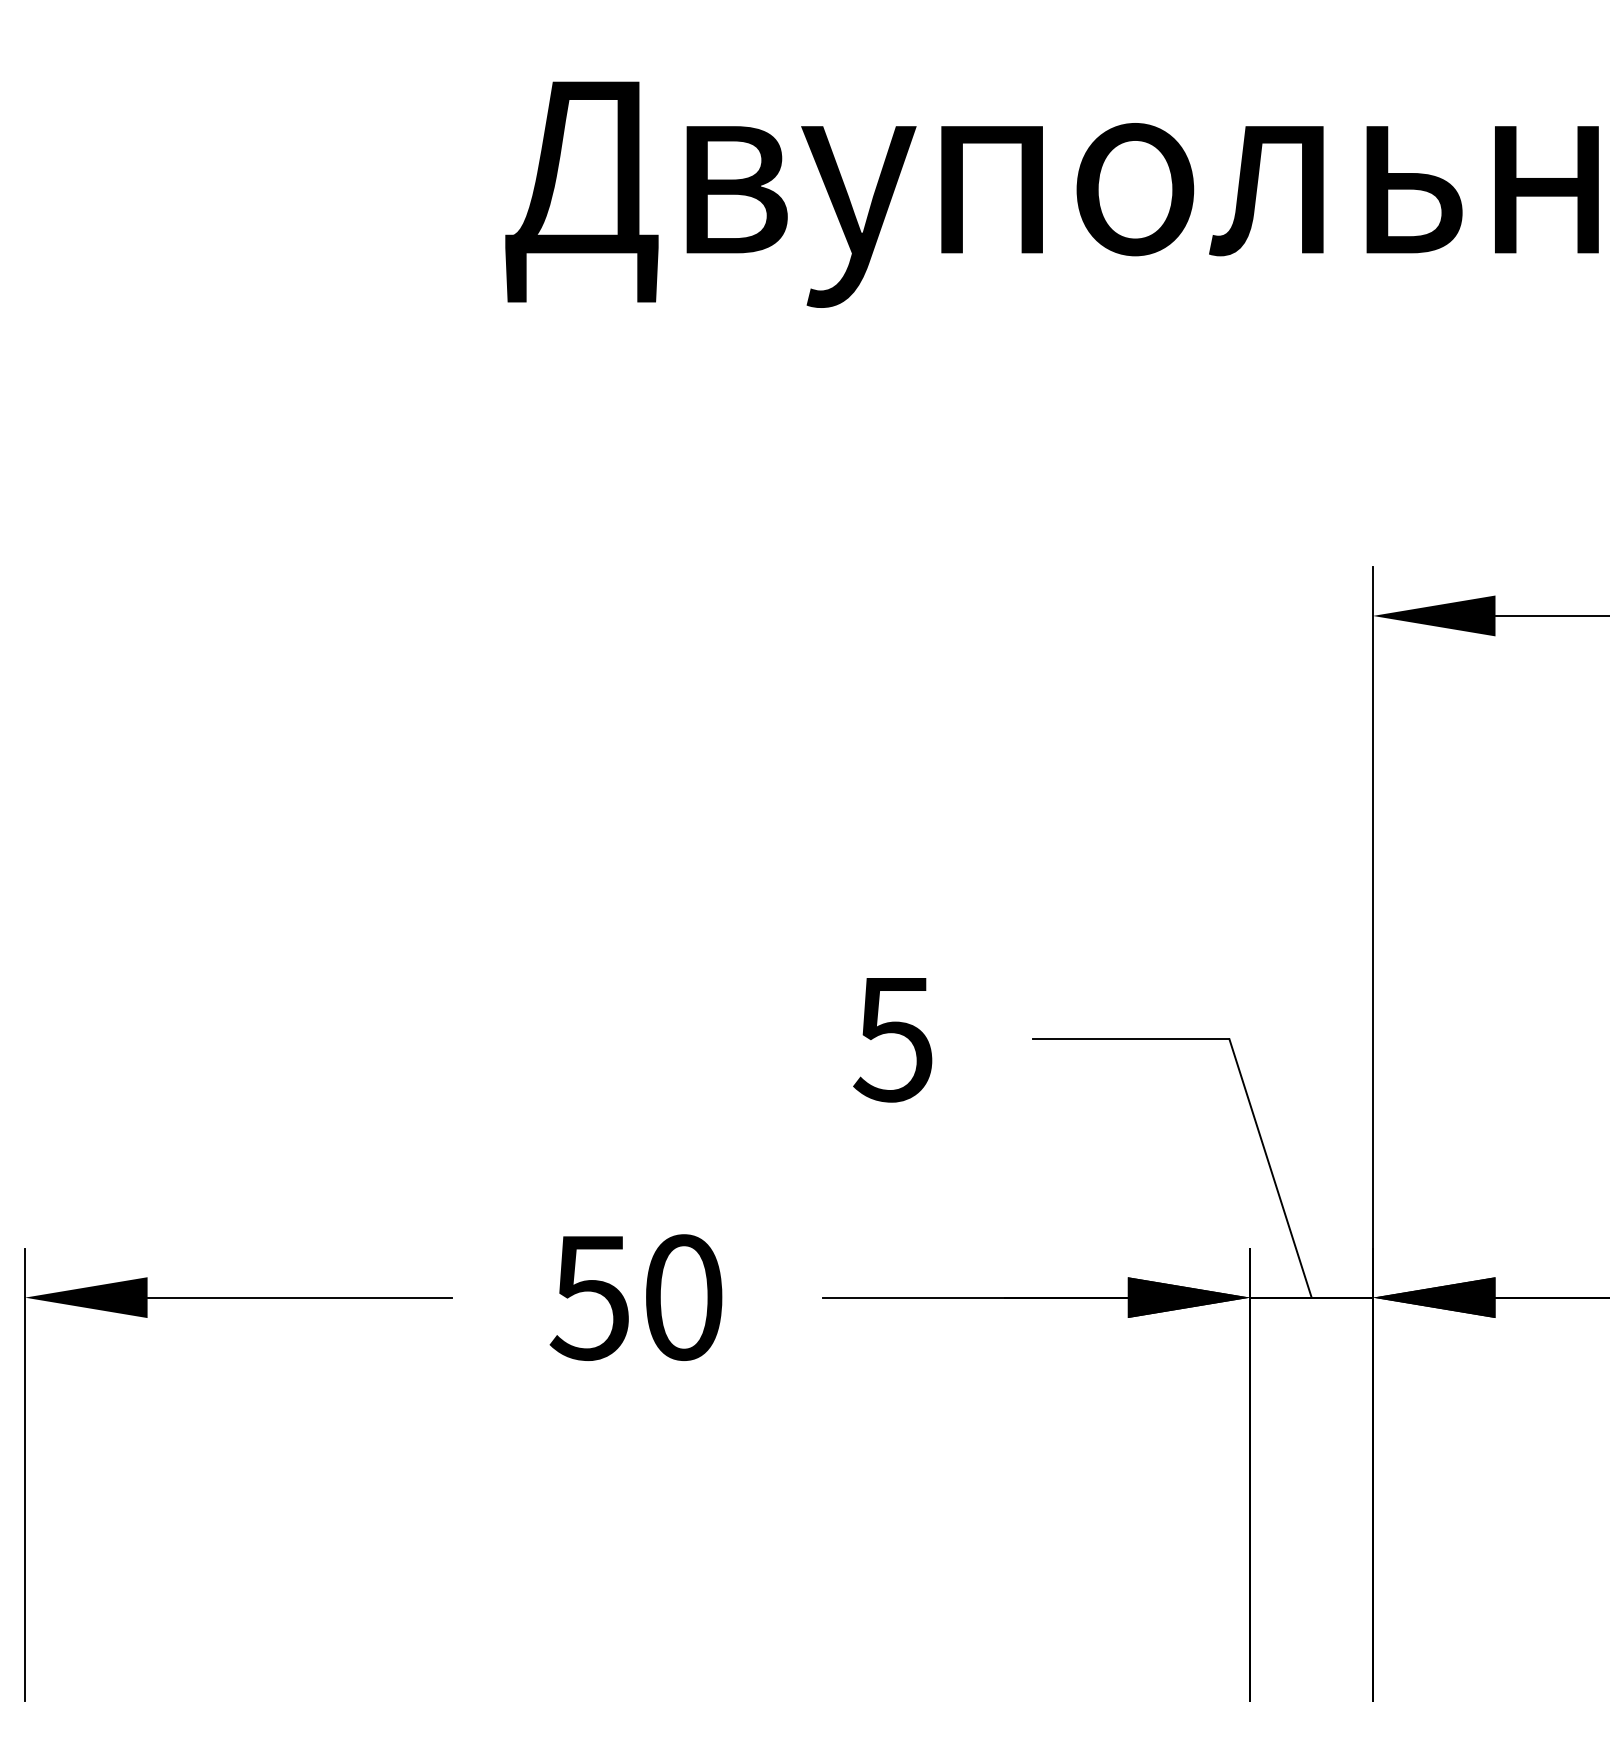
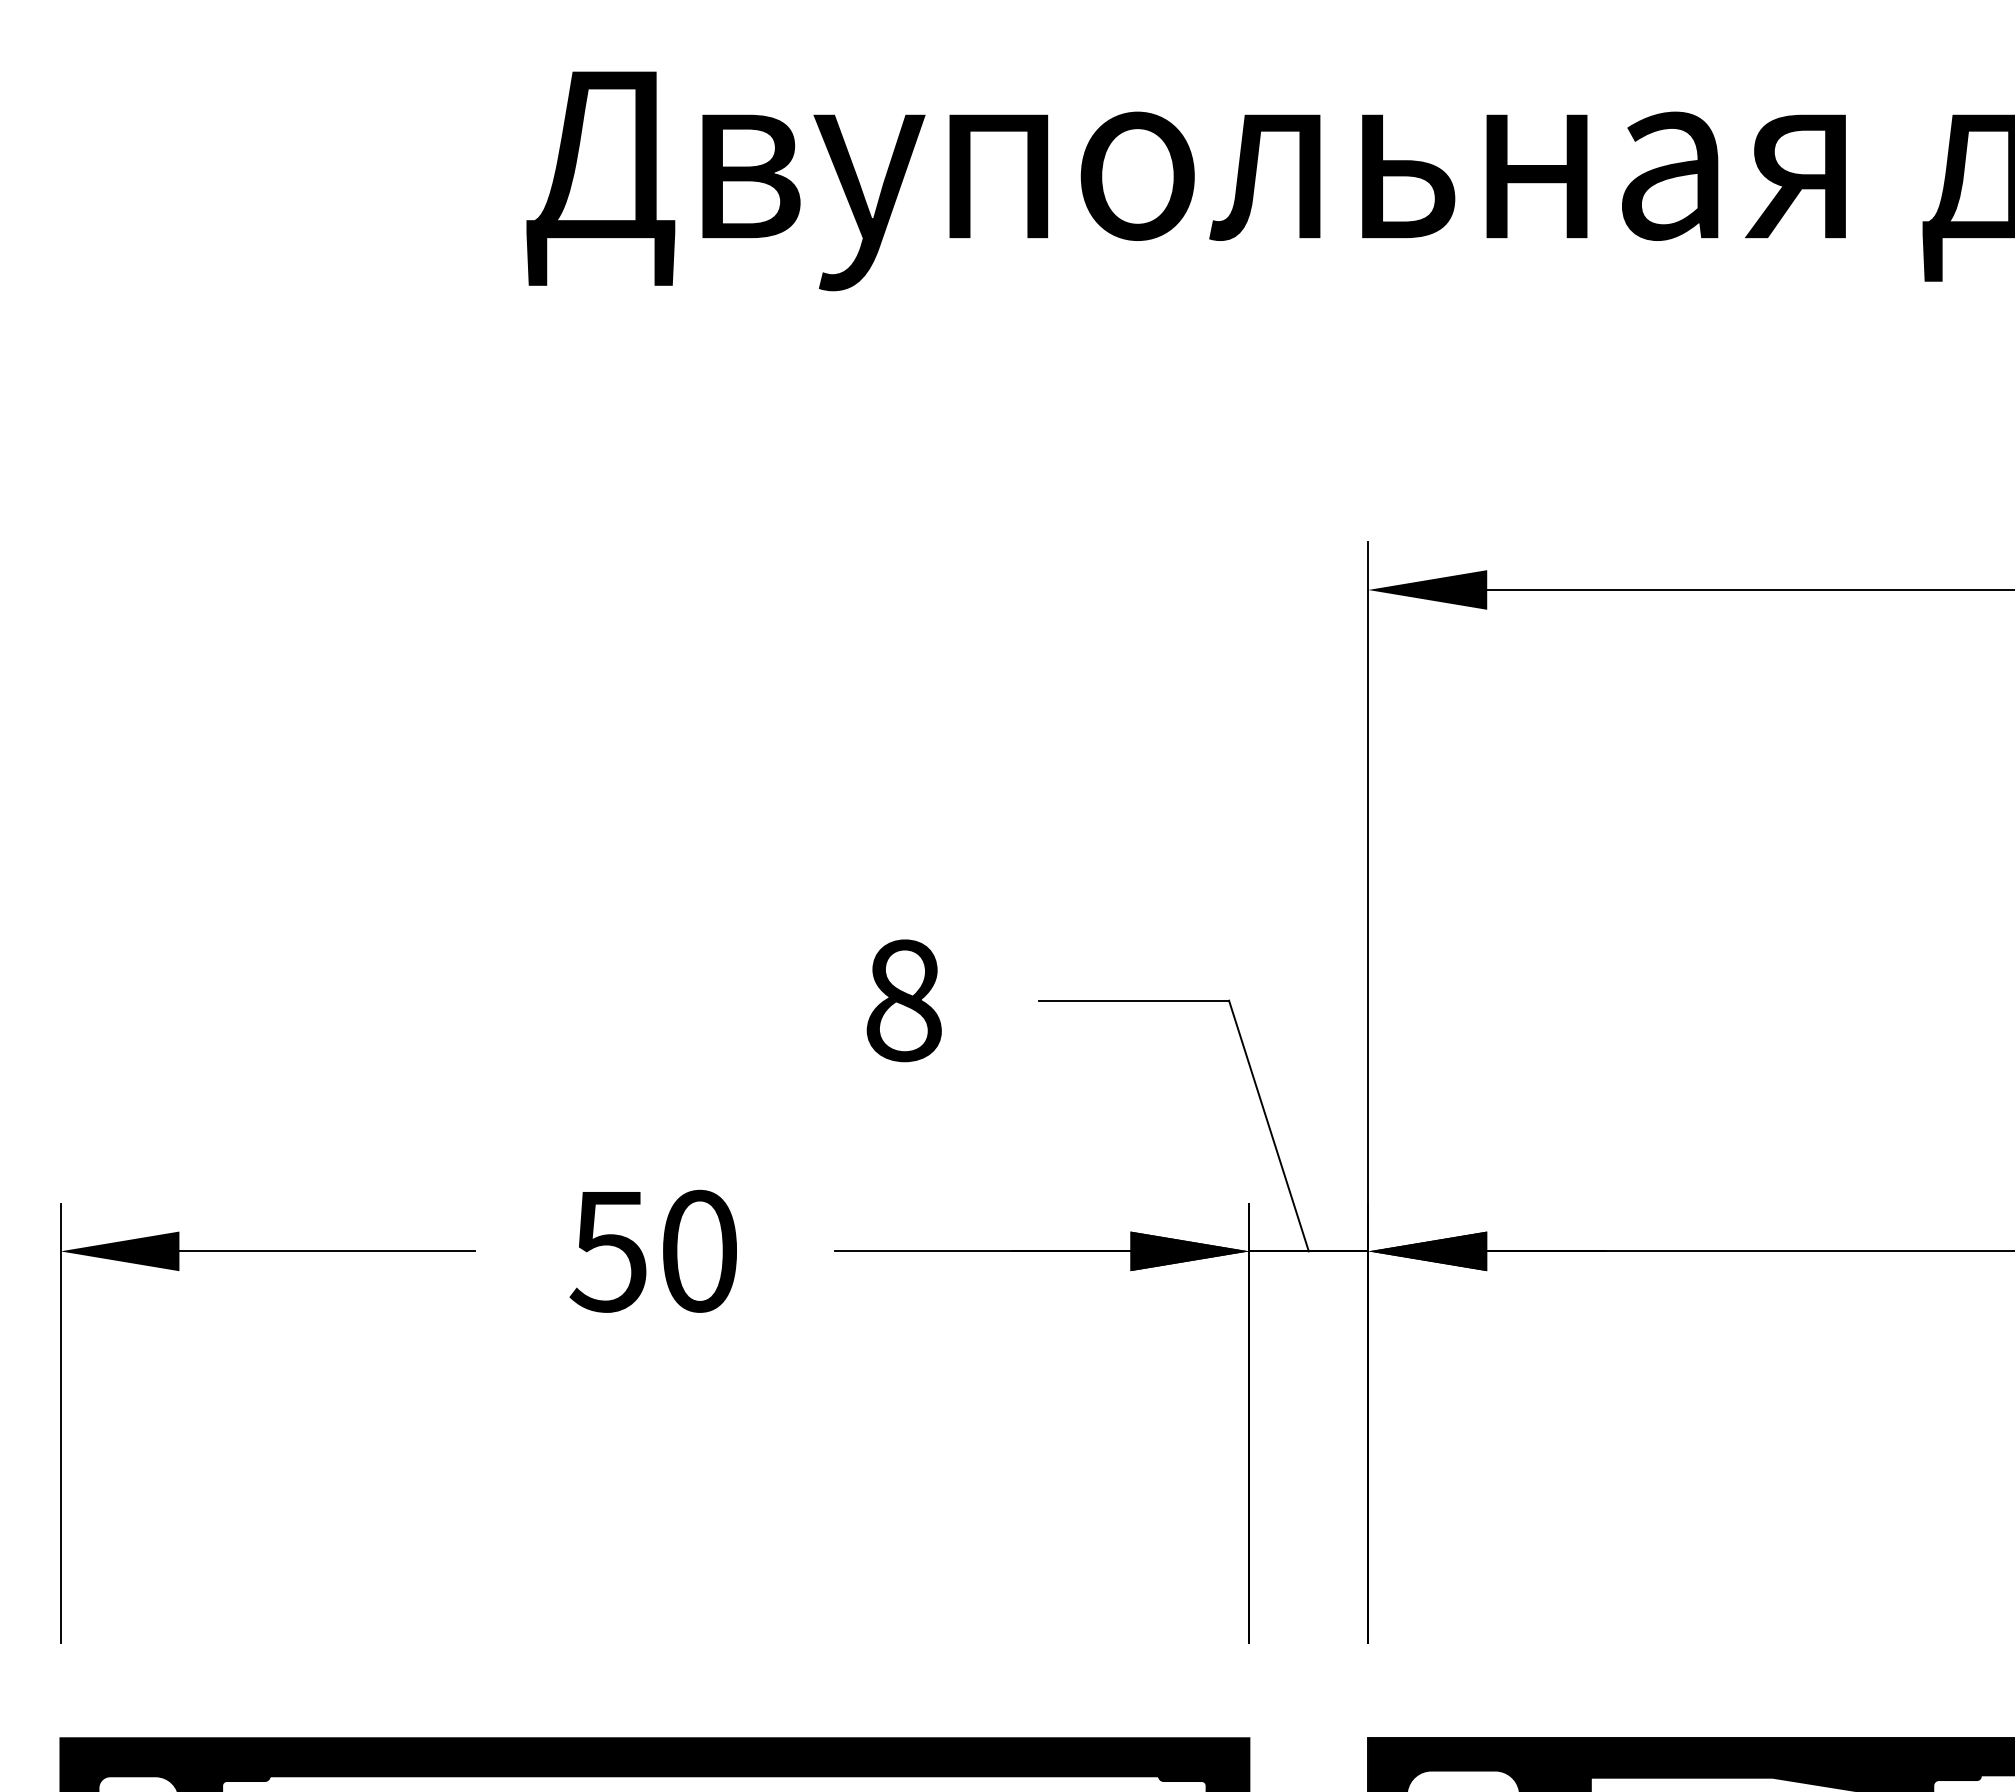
text: (892, 1039) -> (902, 1000), 5 -> 8

